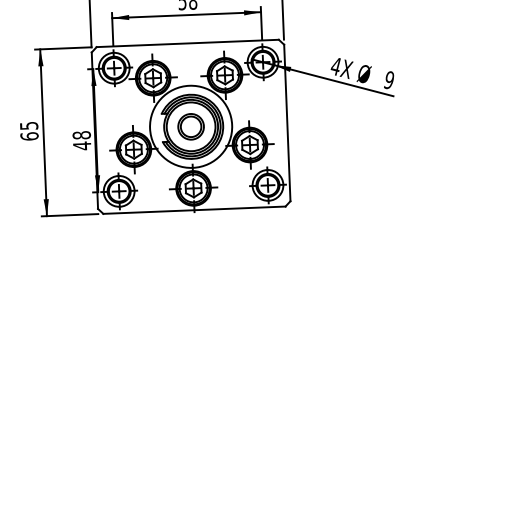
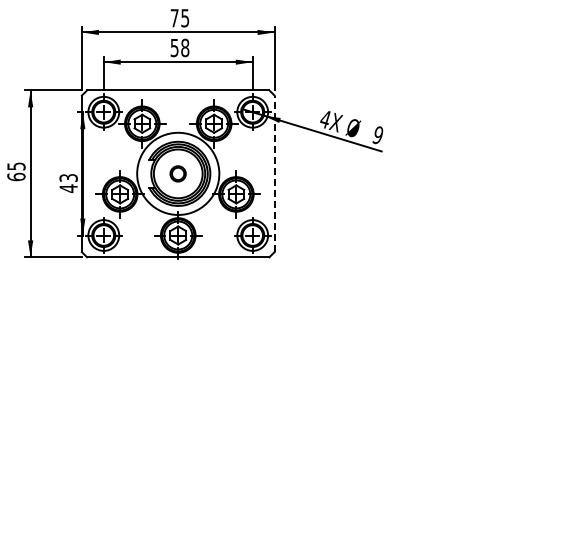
line: (287, 122) -> (274, 173), solid -> dashed
part: (190, 126) -> (177, 173), size x0.6
text: (81, 134) -> (68, 177), 48 -> 43

